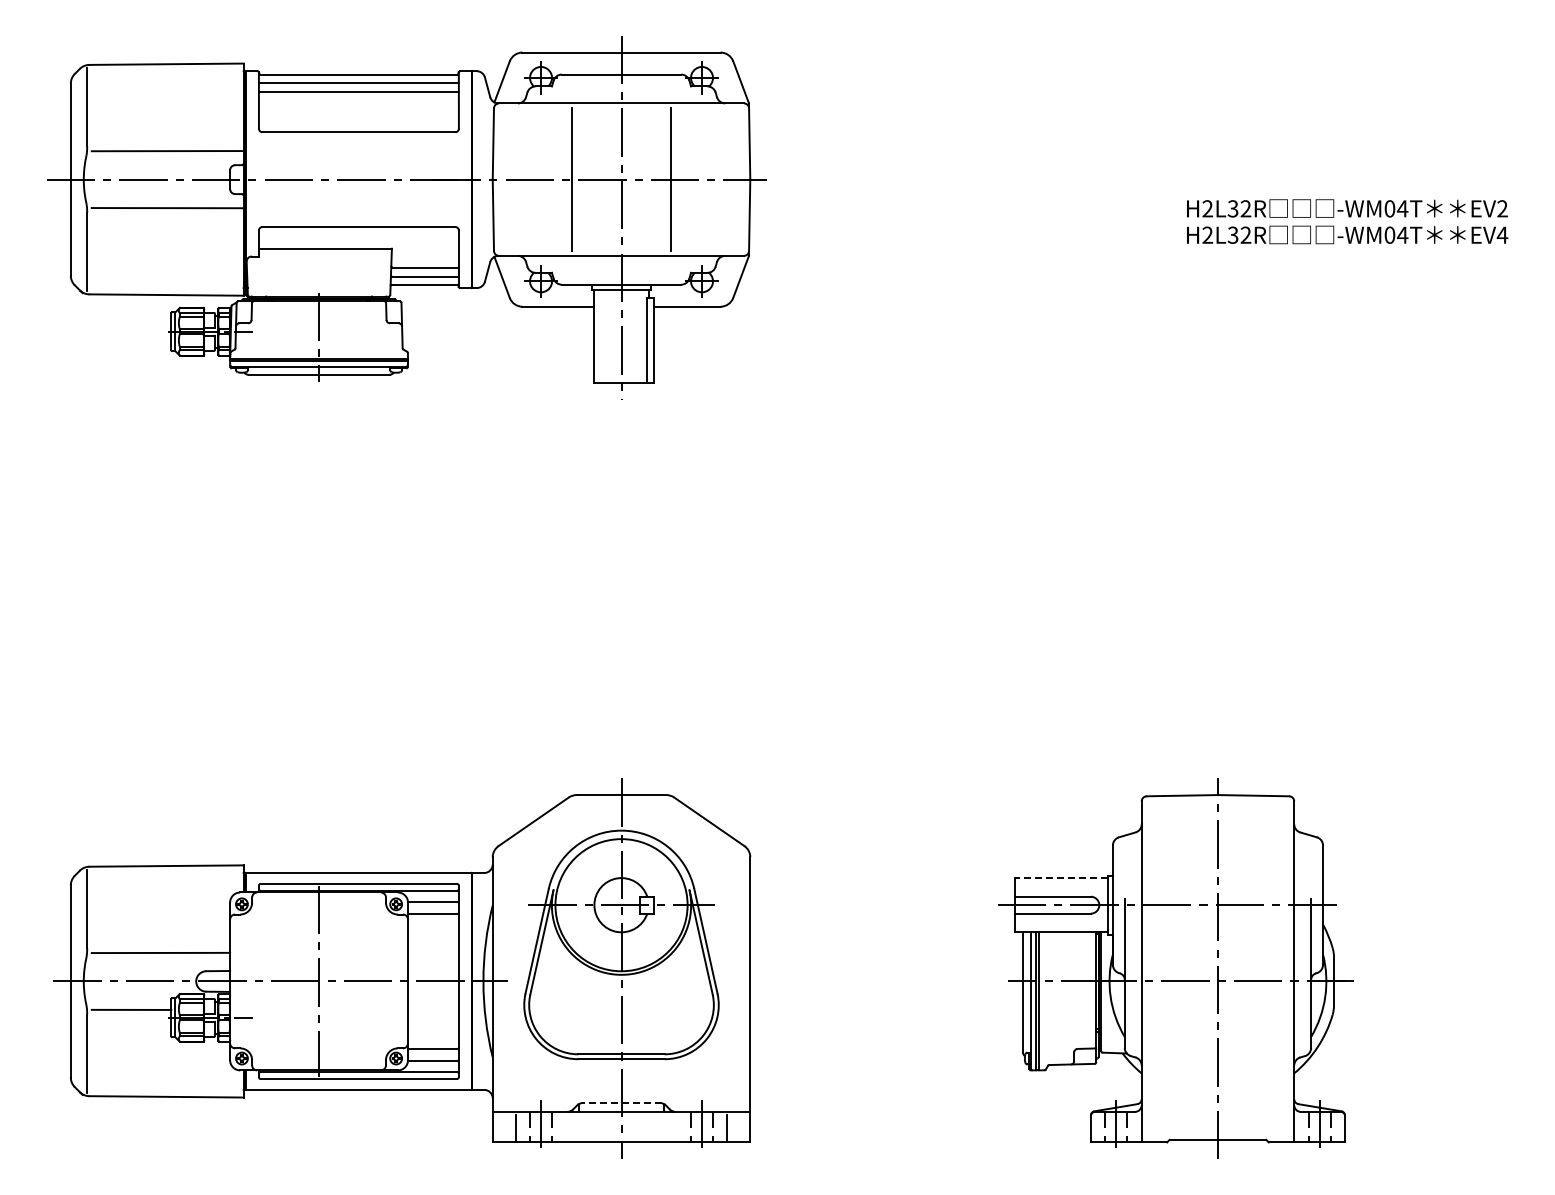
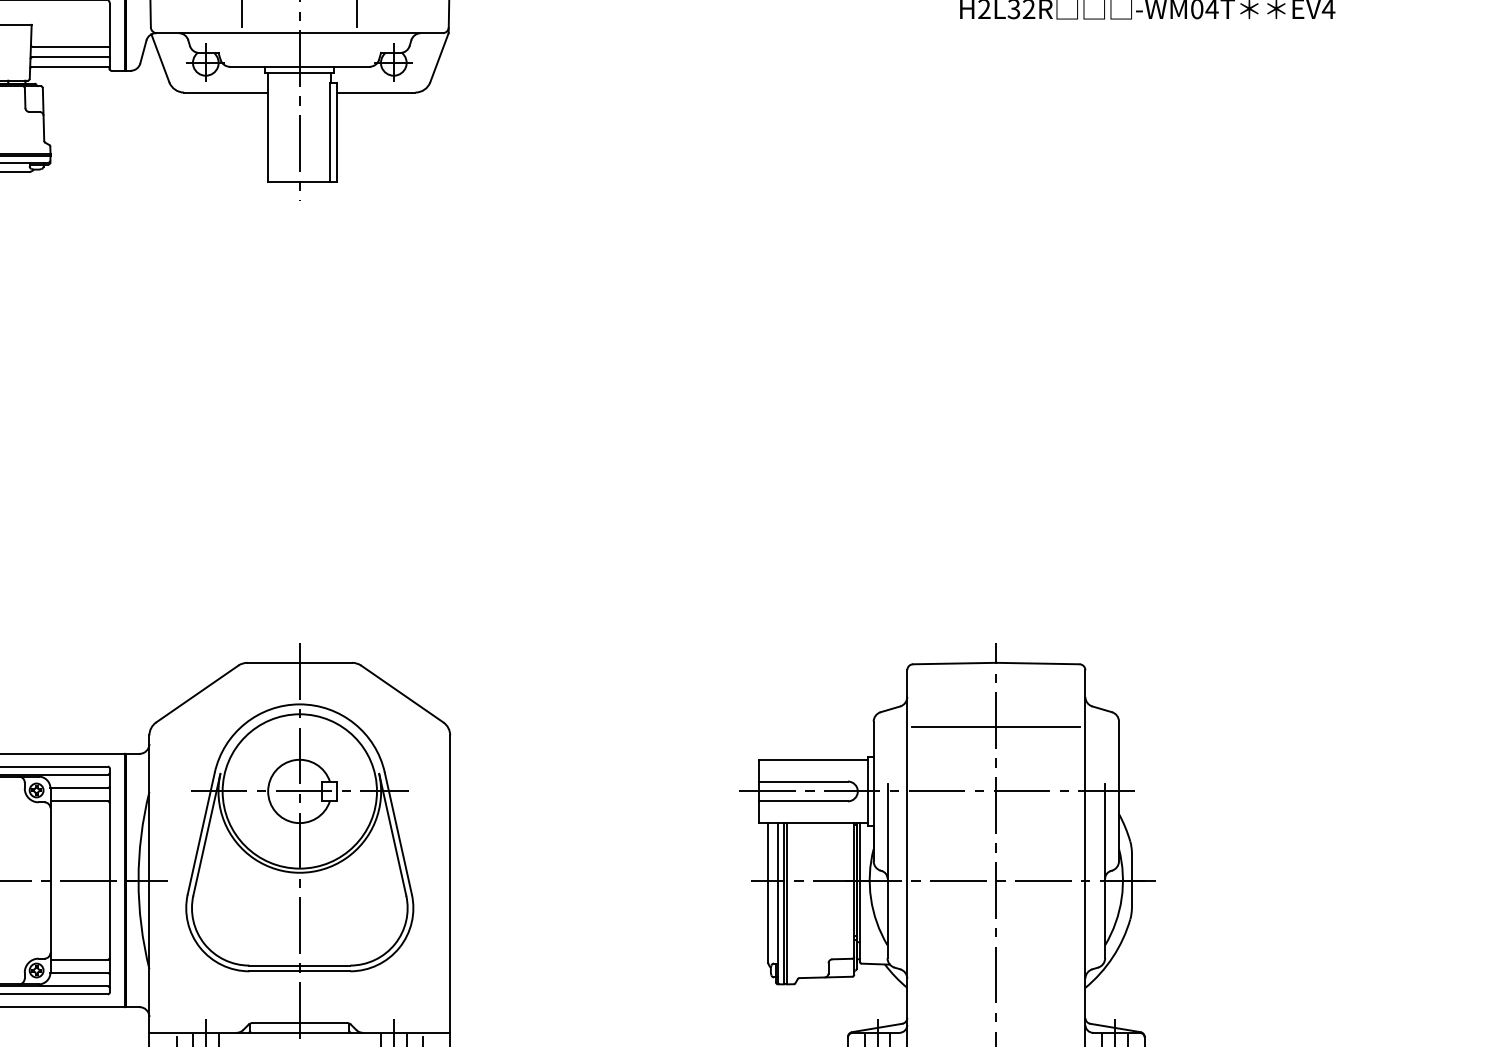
line: (1217, 850) -> (995, 727), added
line: (1061, 878) -> (813, 760), dashed -> solid
line: (621, 1103) -> (299, 1023), dashed -> solid

